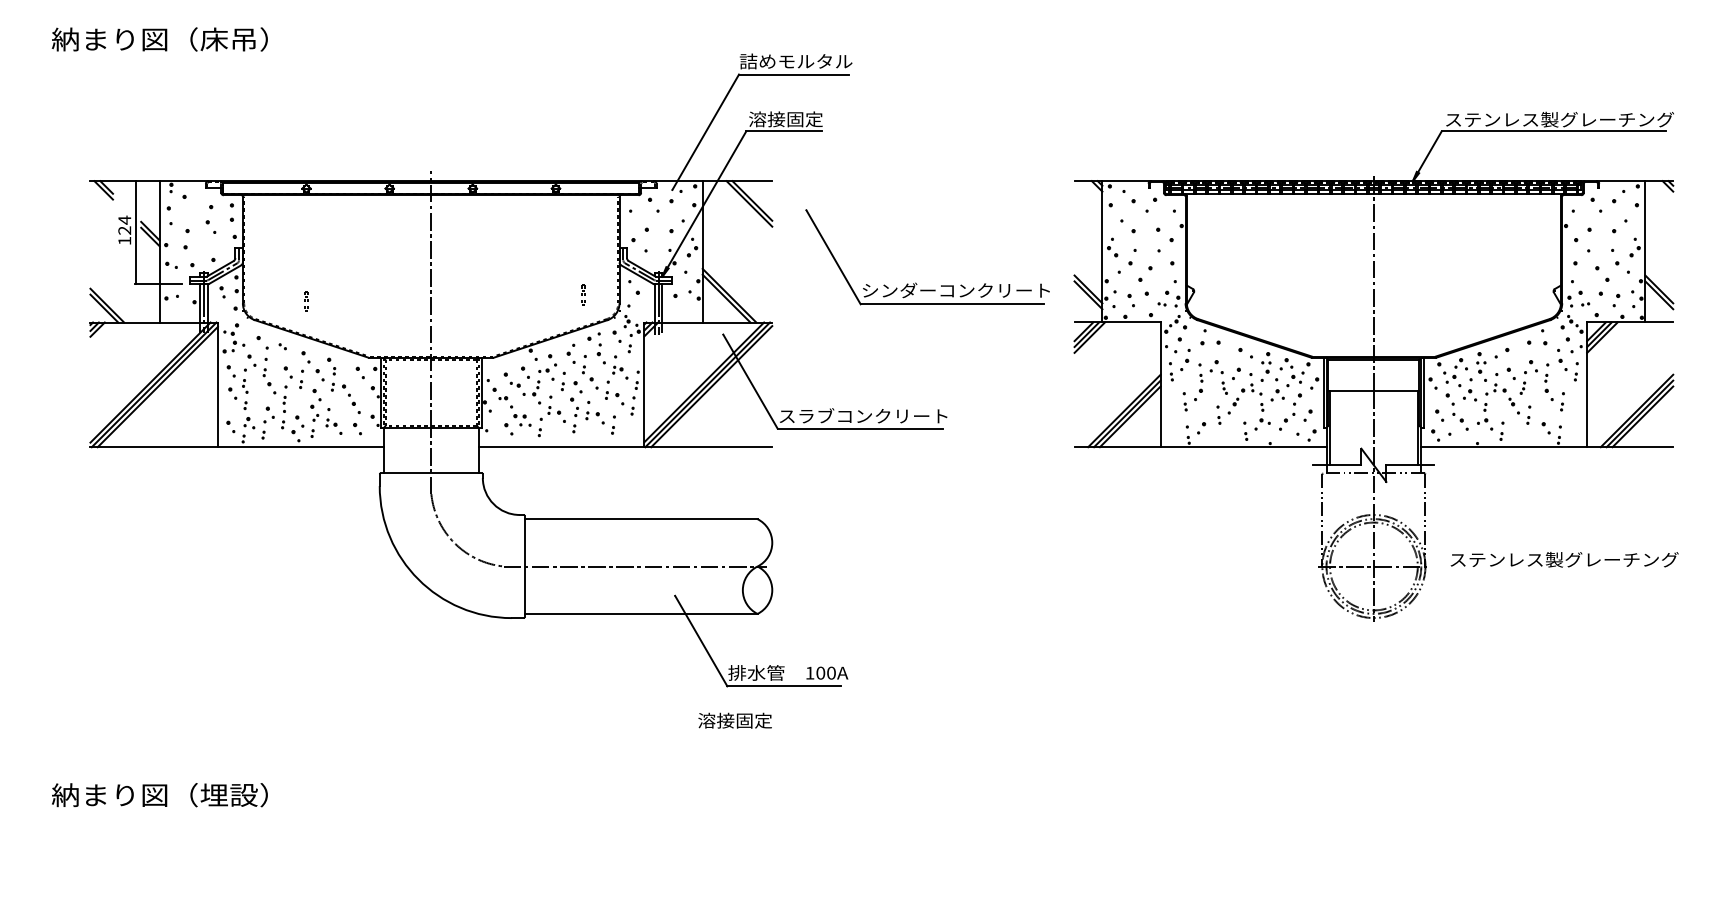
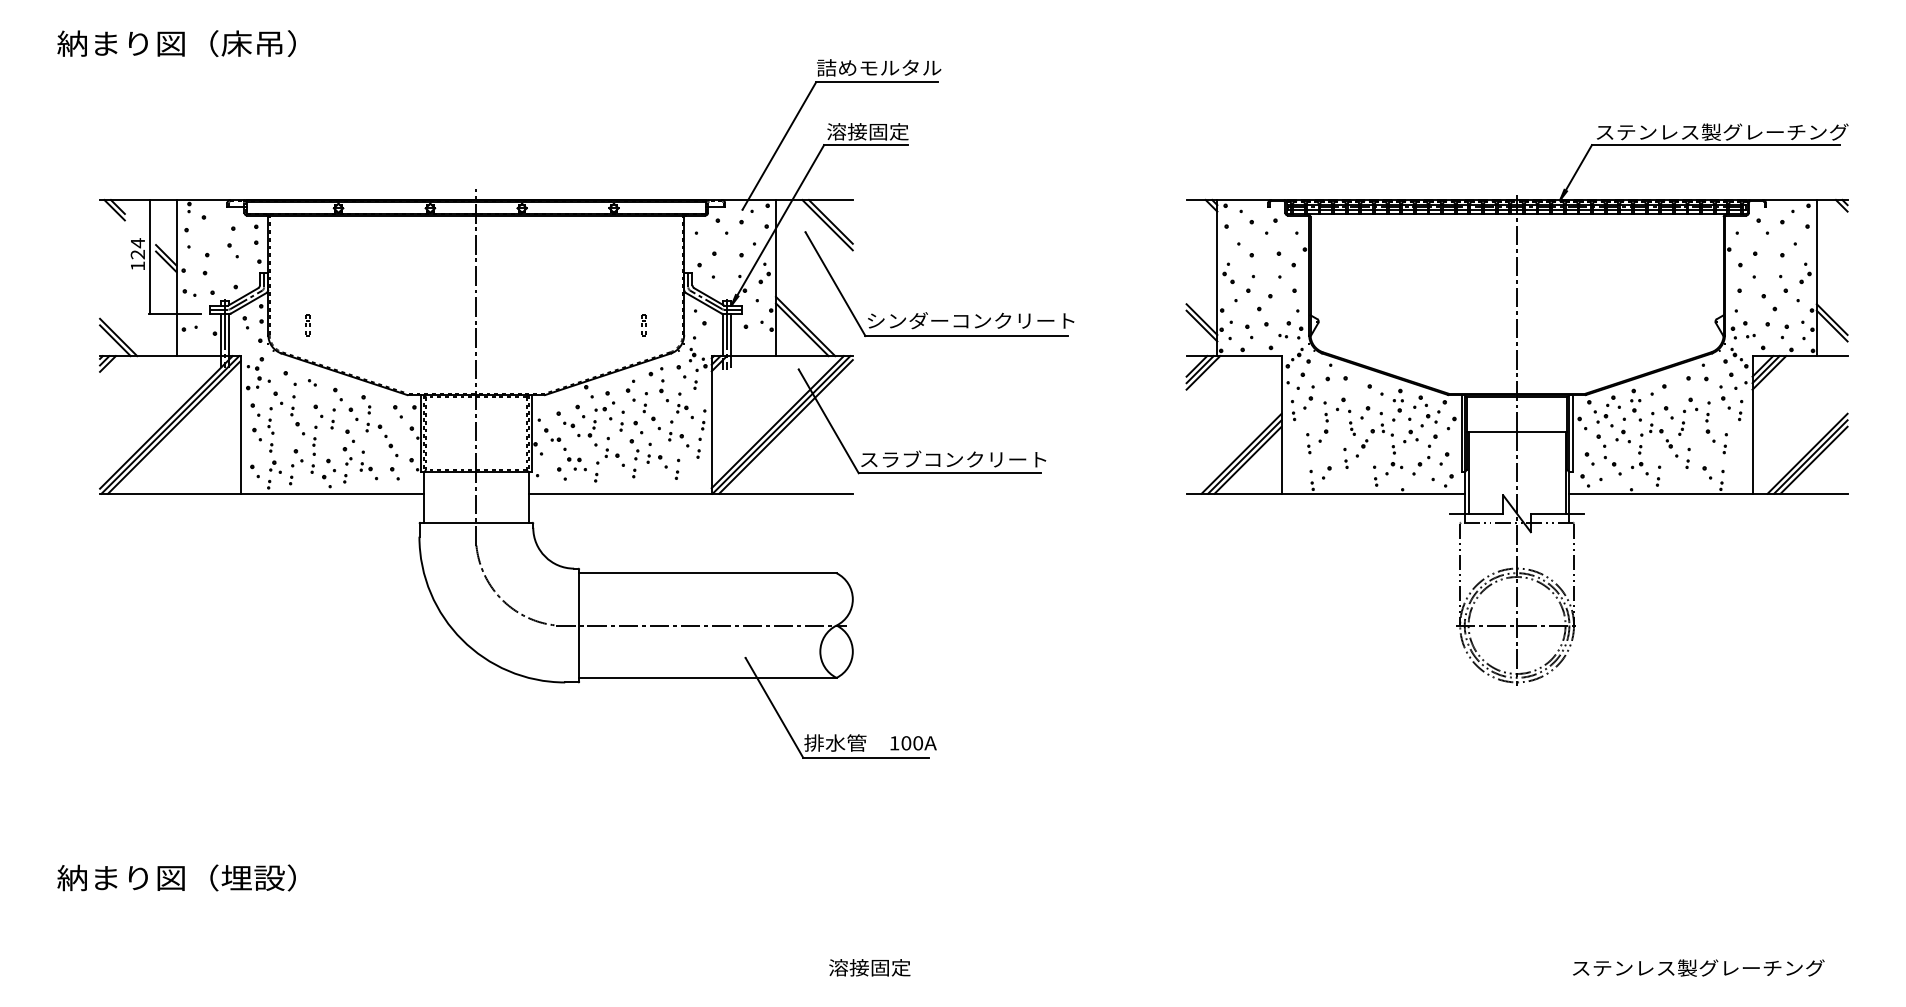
part: (915, 283) -> (926, 312), moved
part: (305, 301) -> (307, 325), moved
text: (1564, 559) -> (1698, 967), moved
text: (734, 720) -> (869, 967), moved

